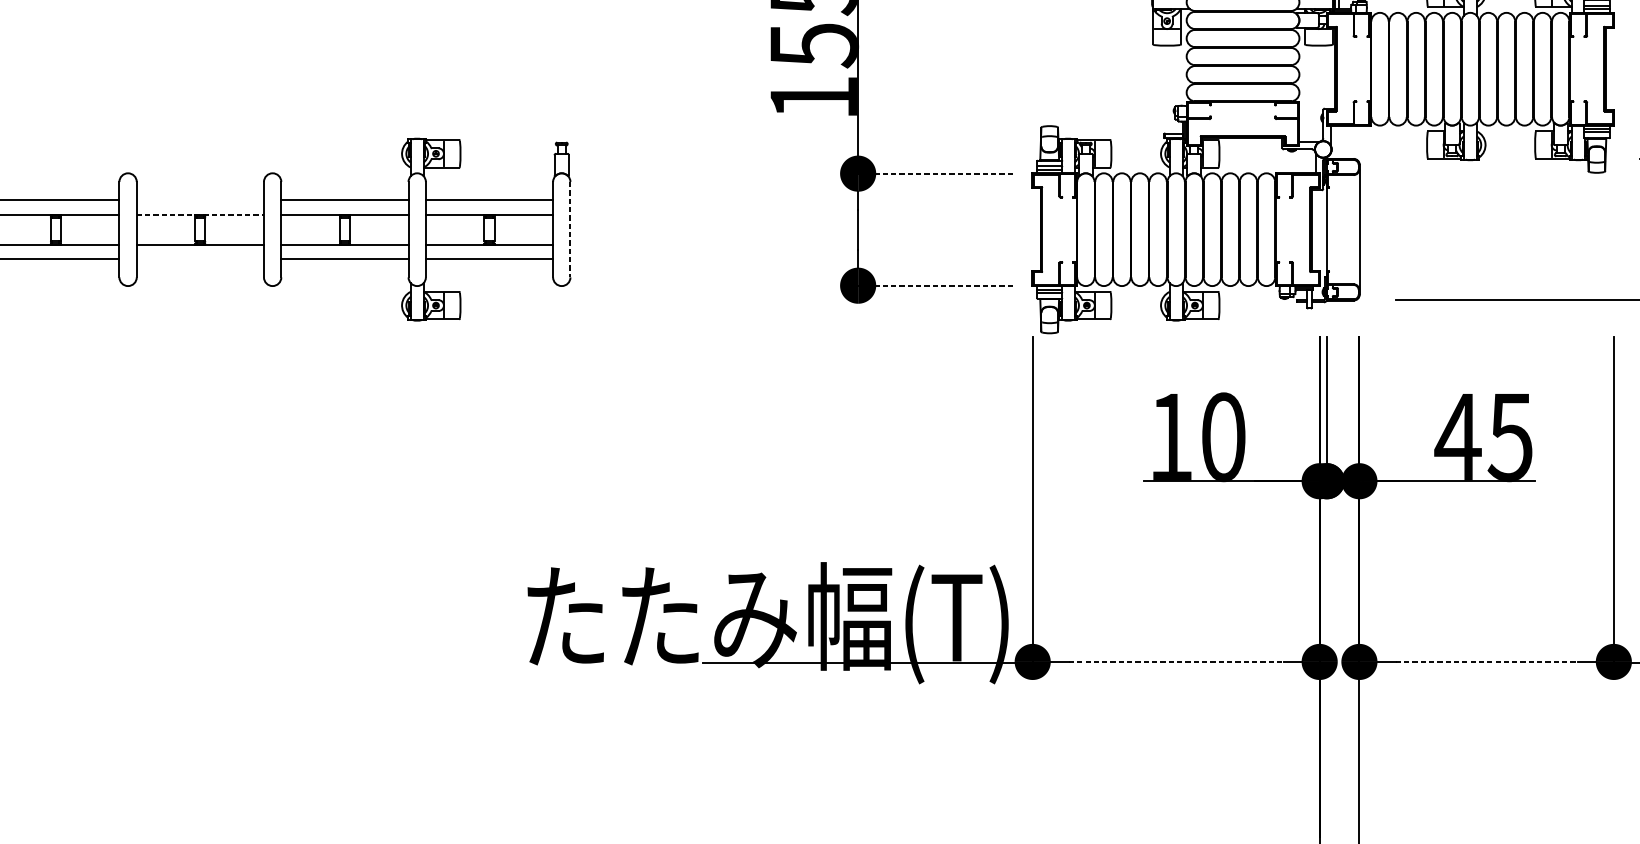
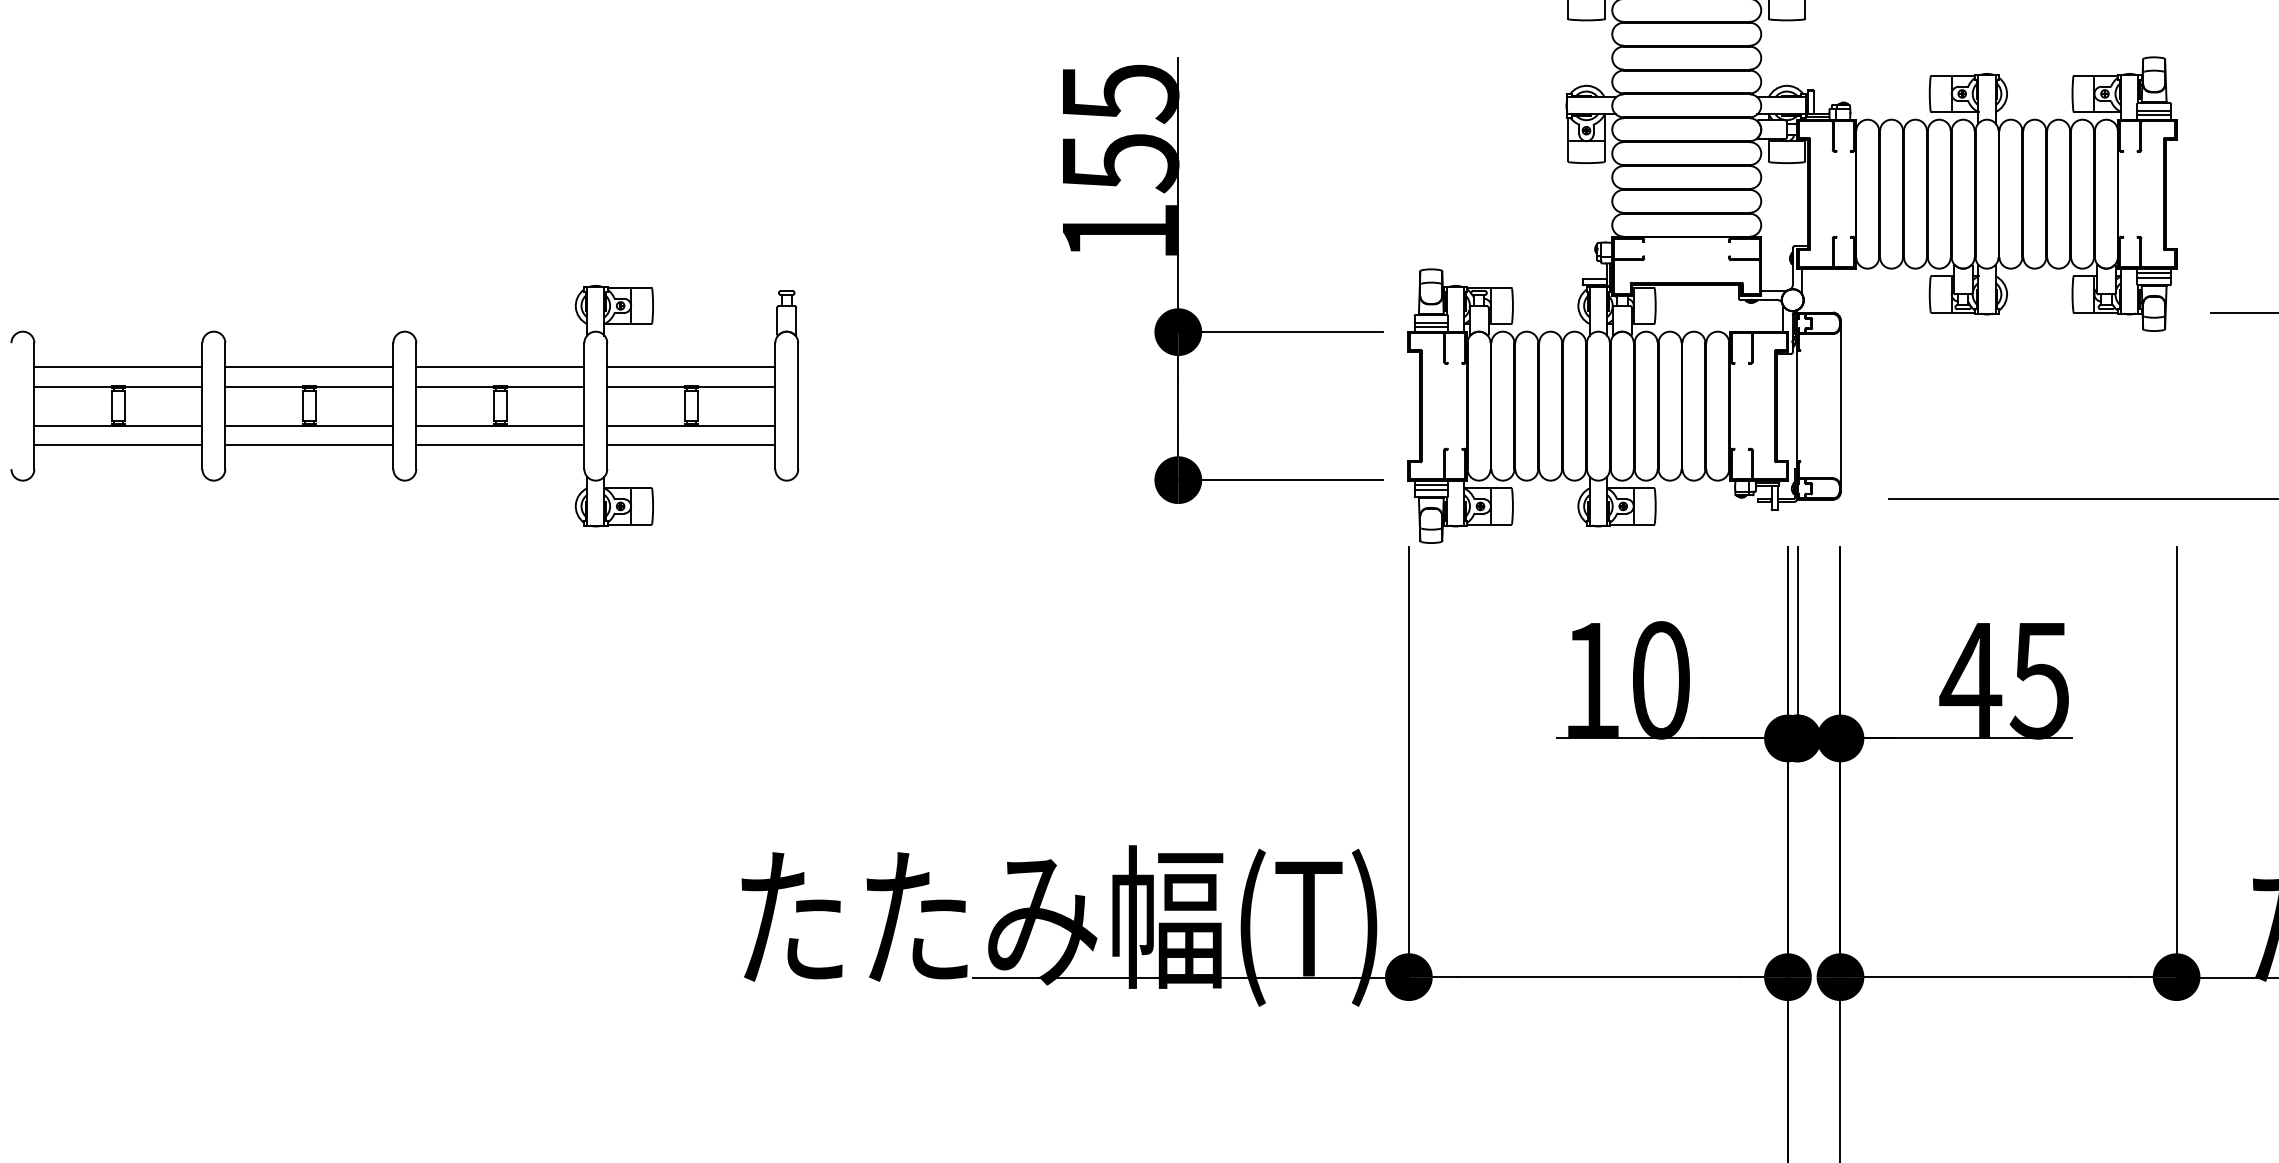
line: (934, 173) -> (1279, 332), dashed -> solid
line: (200, 200) -> (309, 367), added
line: (200, 214) -> (309, 386), dashed -> solid
line: (570, 229) -> (798, 406), dashed -> solid
line: (200, 258) -> (309, 444), added
line: (934, 285) -> (1279, 480), dashed -> solid
line: (1176, 662) -> (1598, 977), dashed -> solid
line: (1487, 662) -> (2009, 977), dashed -> solid

